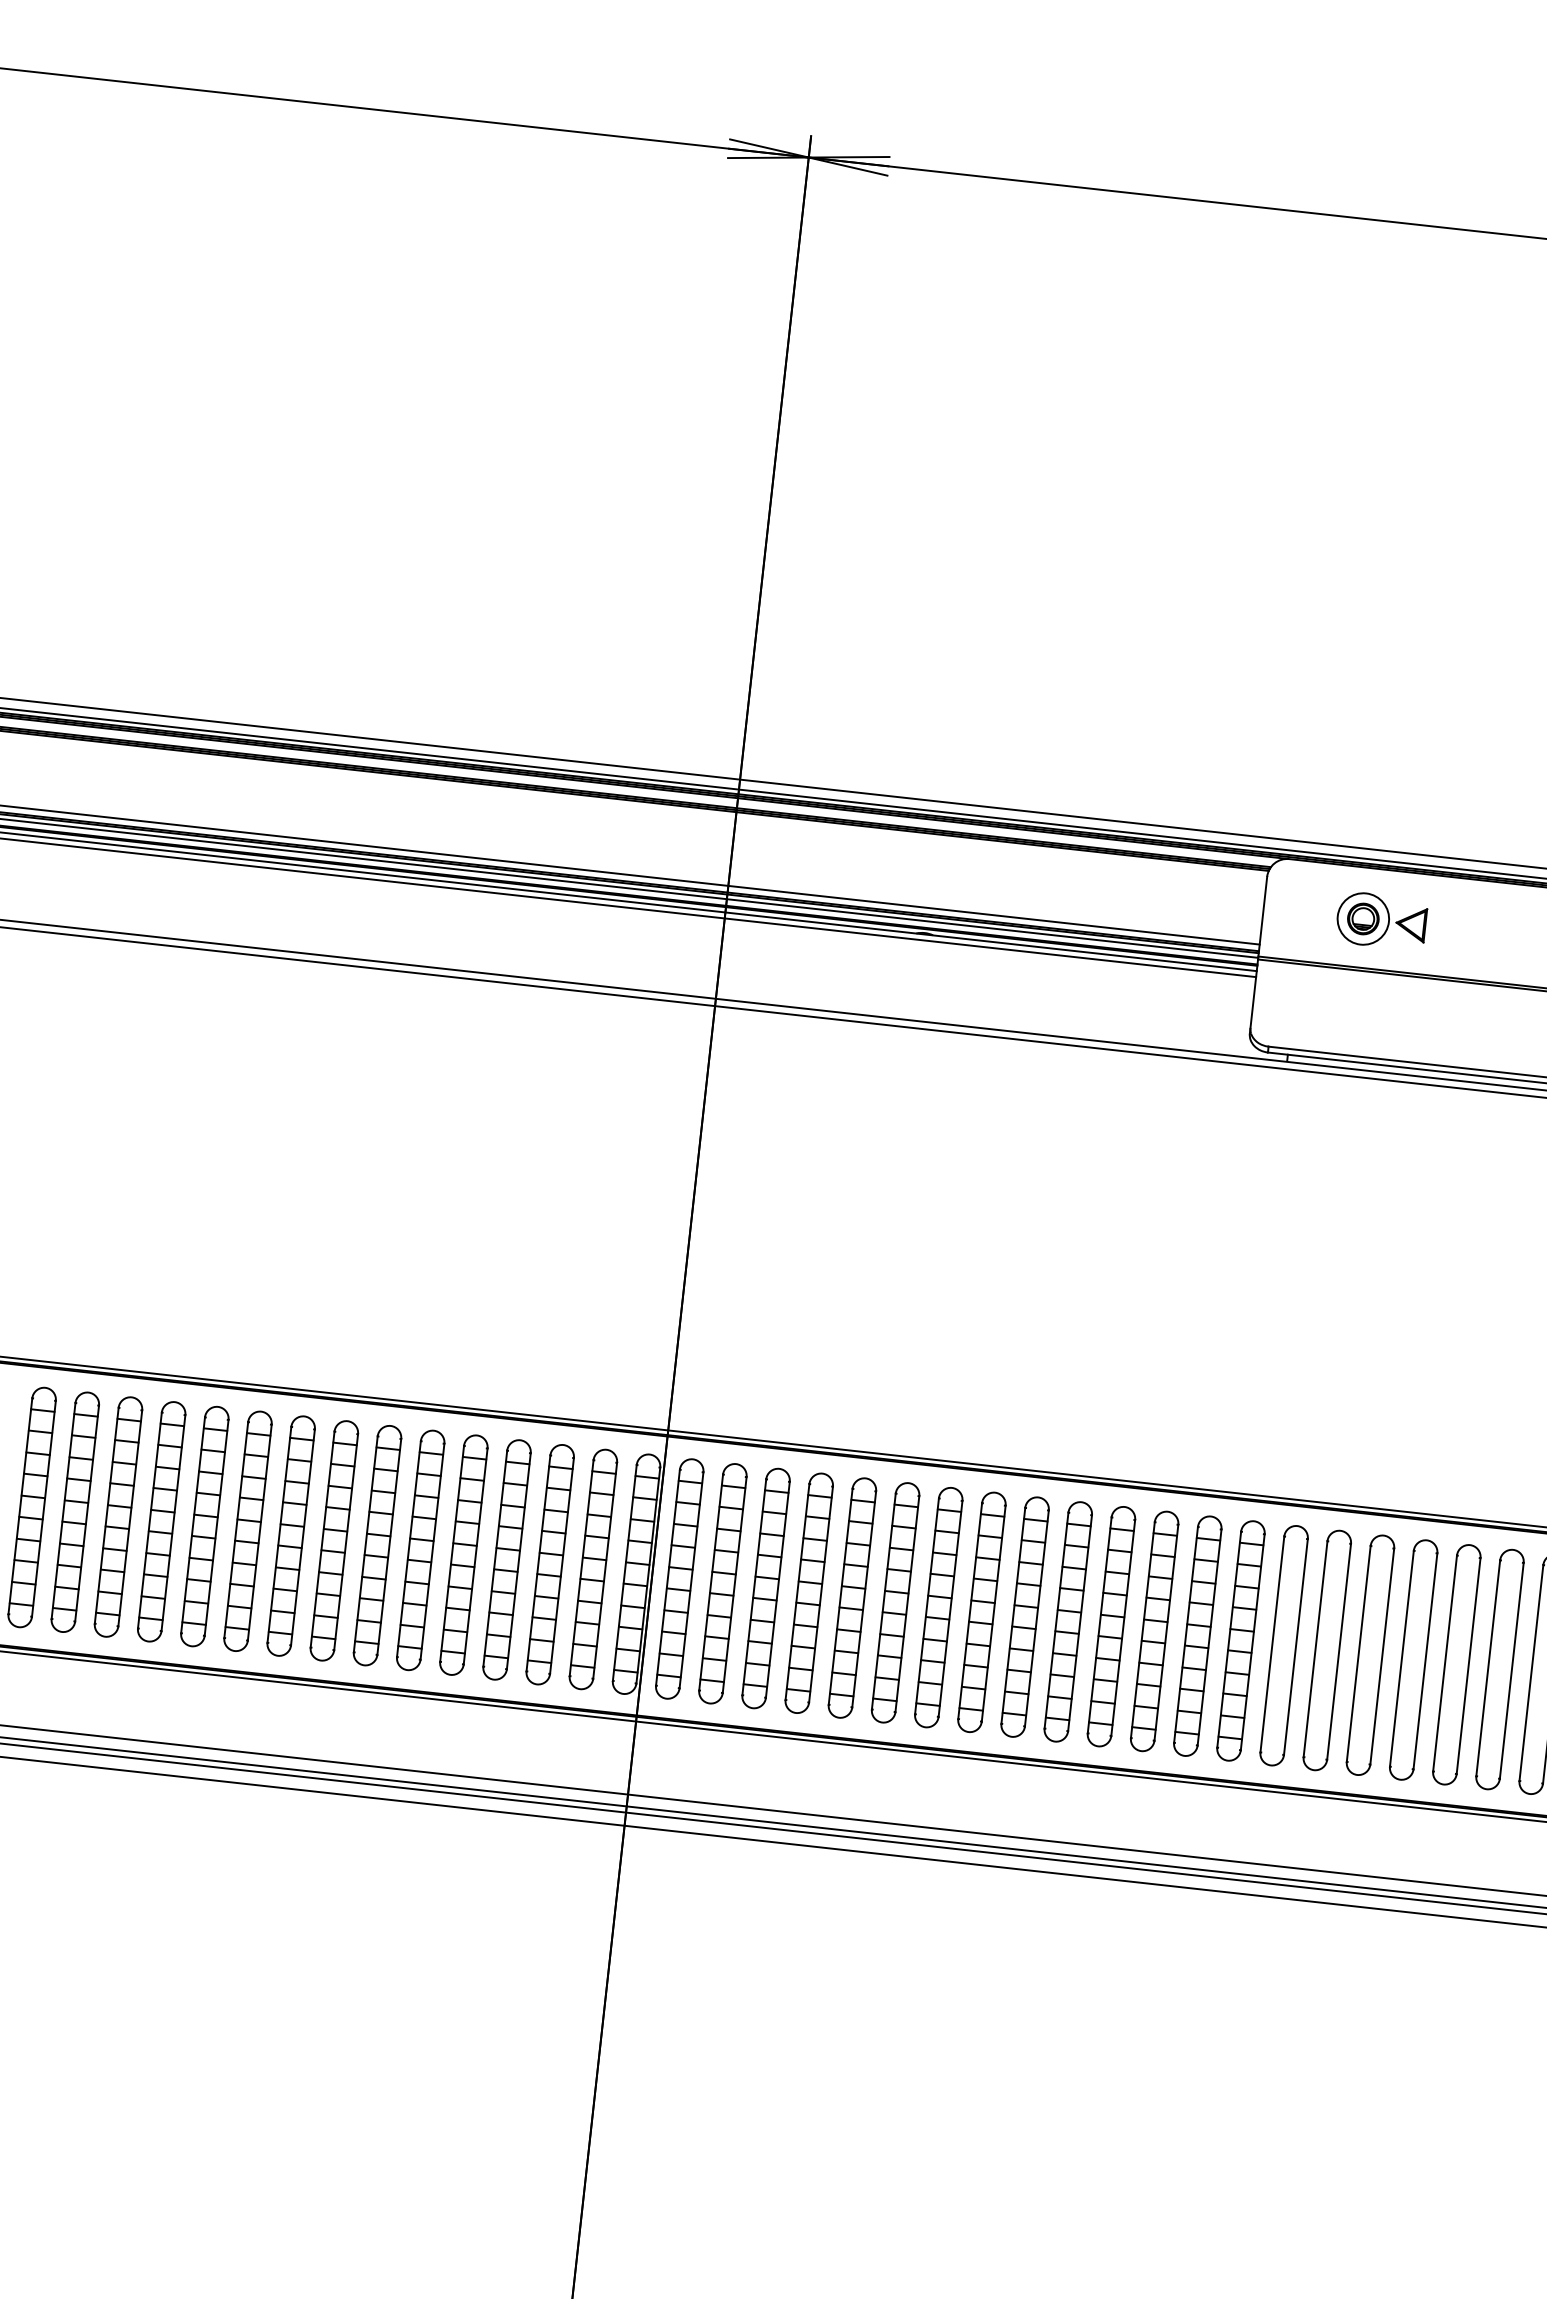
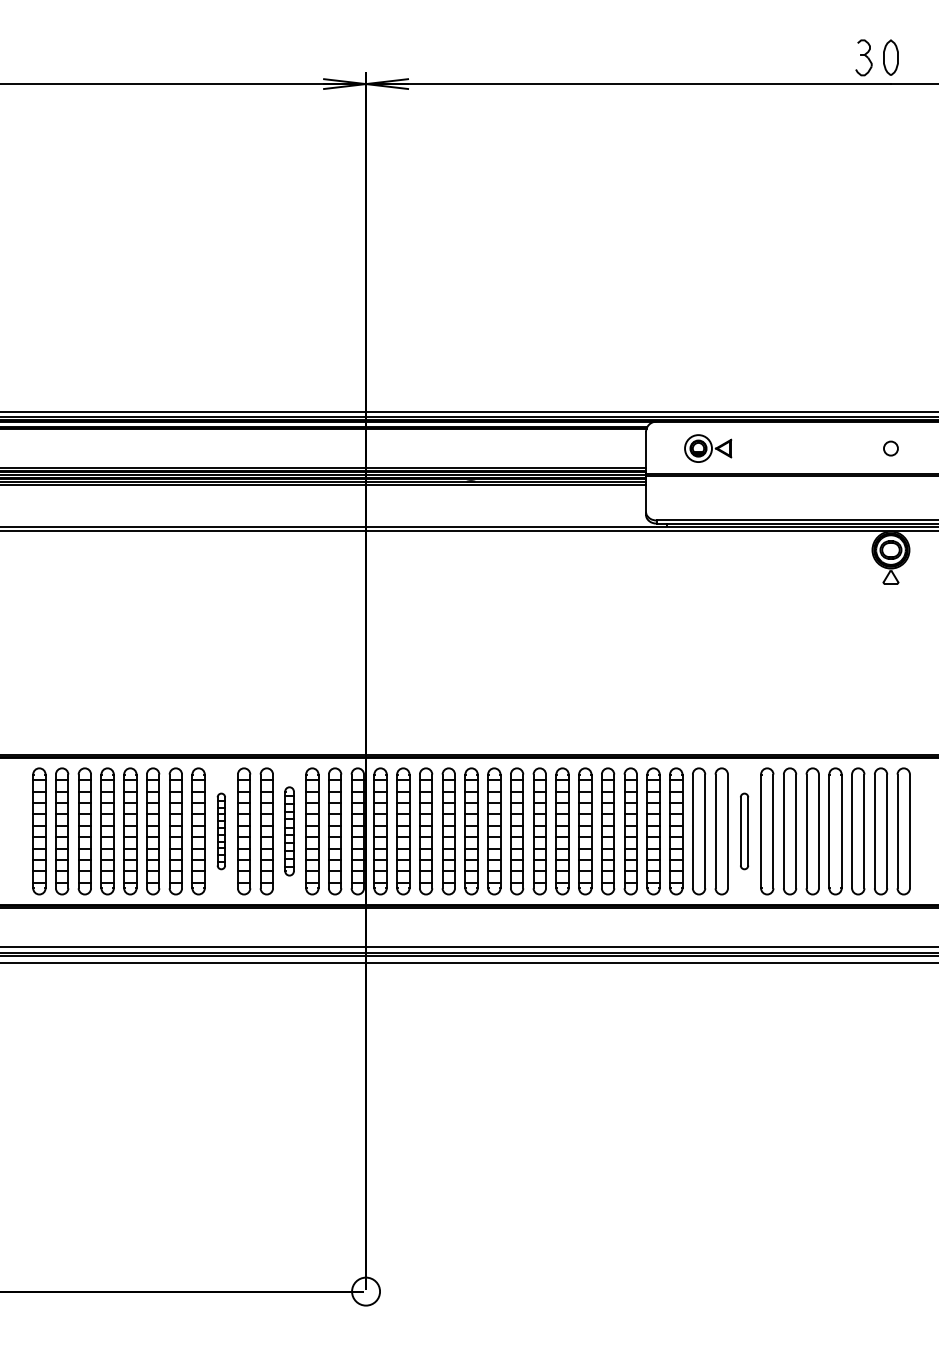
part: (377, 1545) -> (221, 831), size x0.6
part: (506, 1560) -> (289, 831), size x0.7
part: (1370, 1655) -> (744, 831), size x0.6

